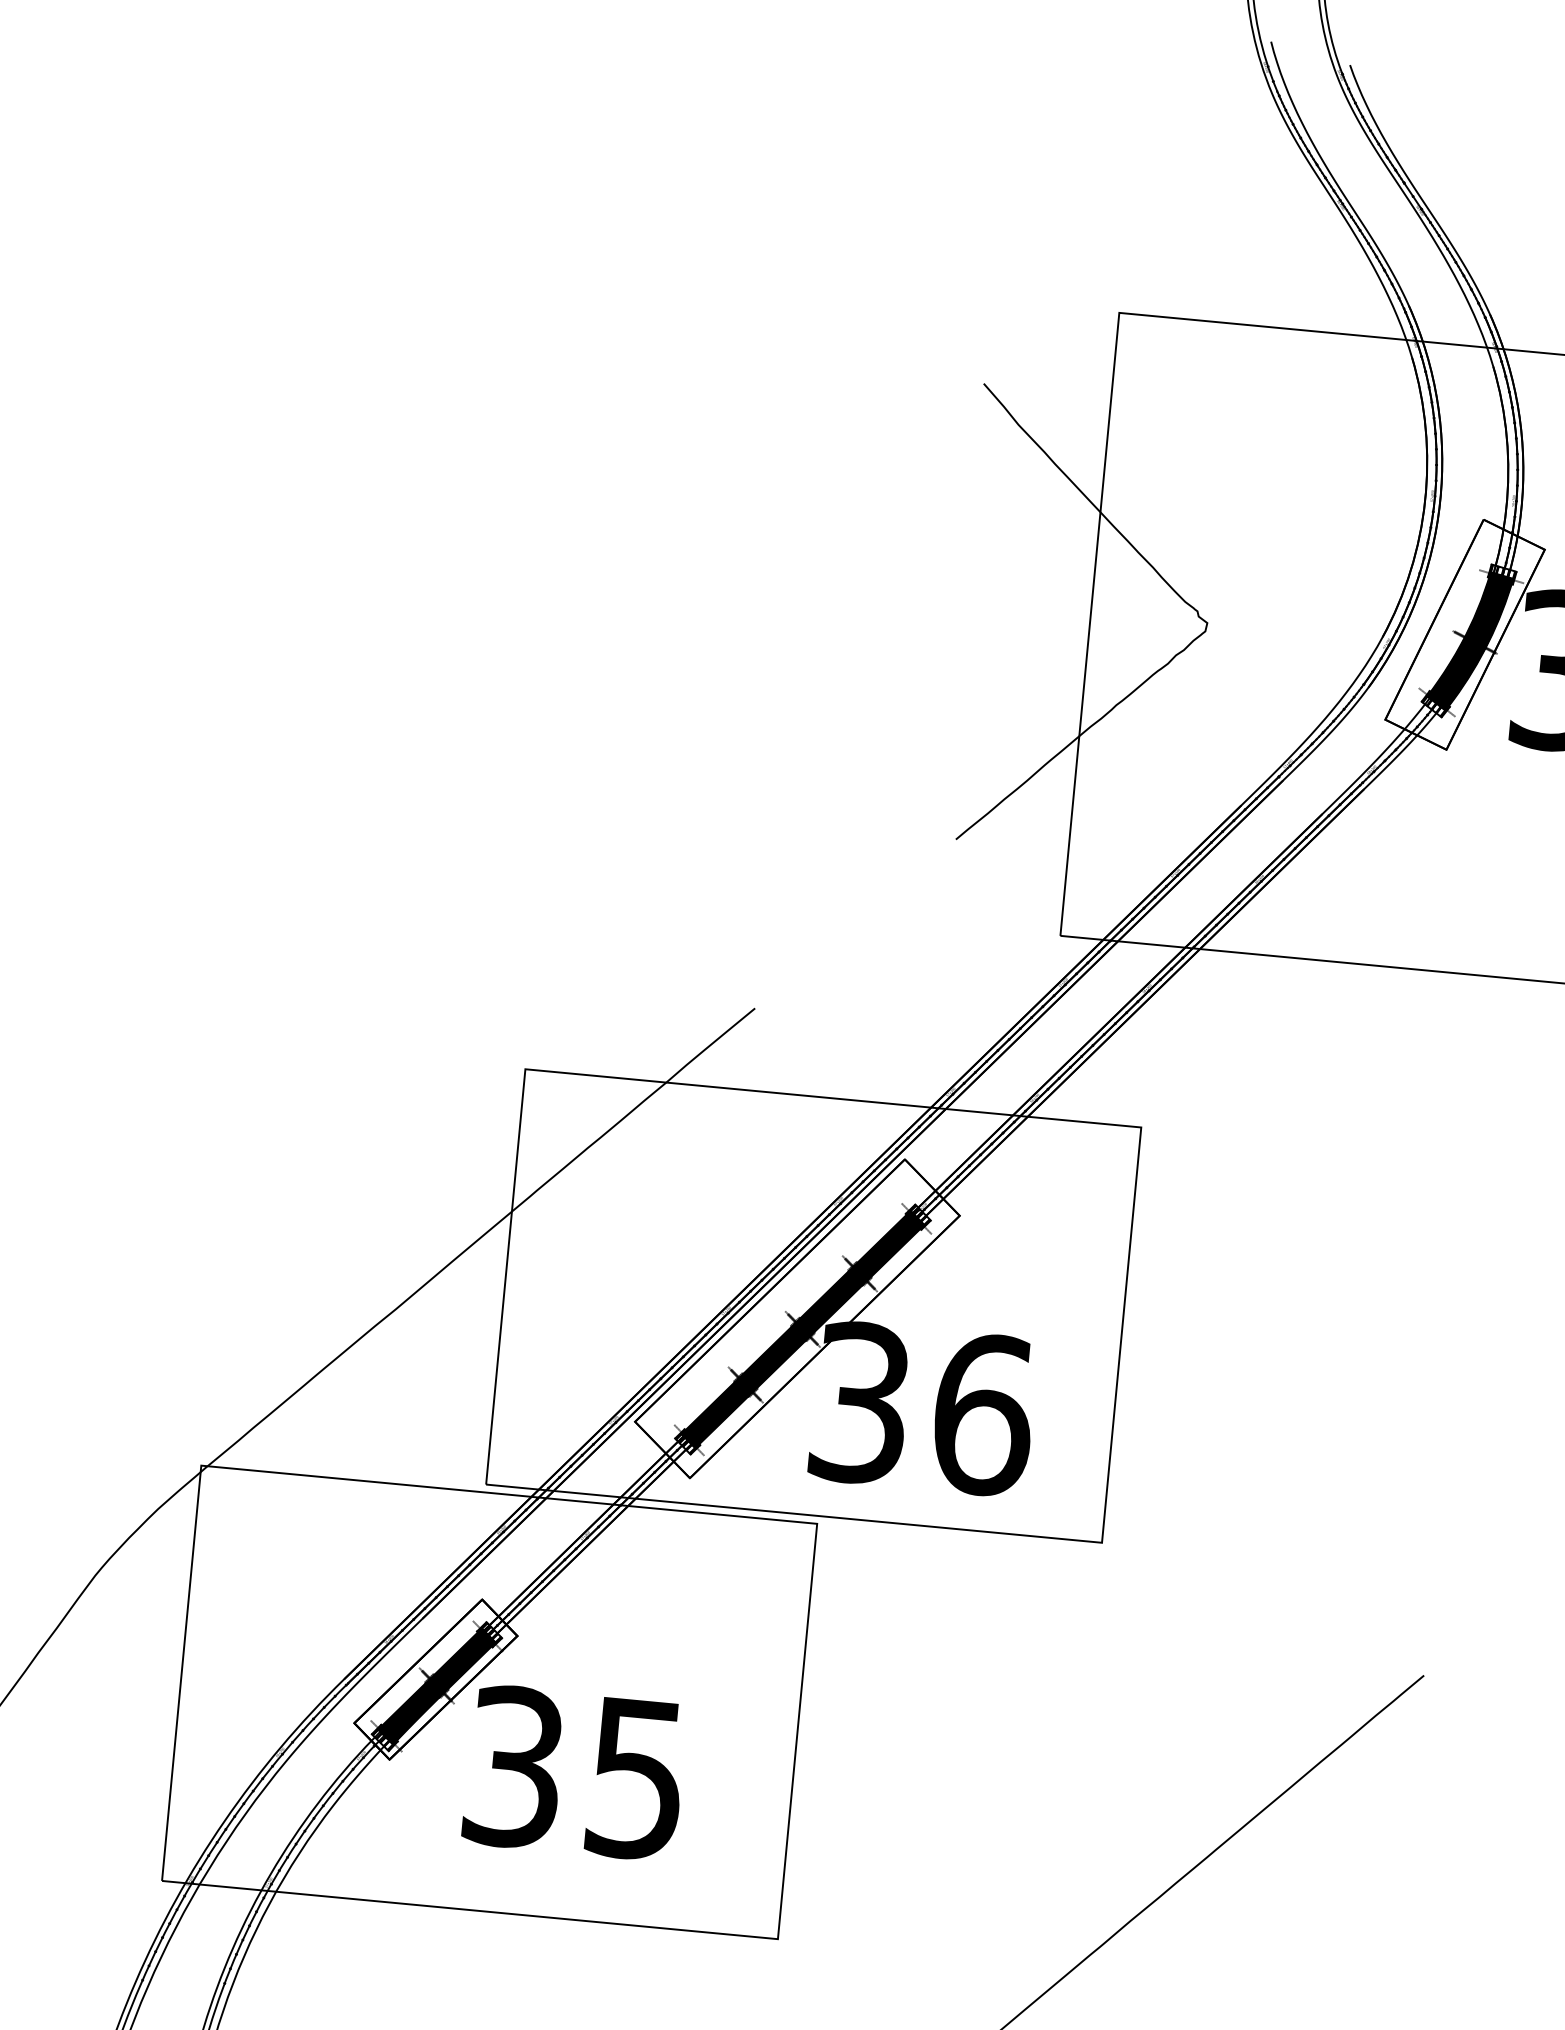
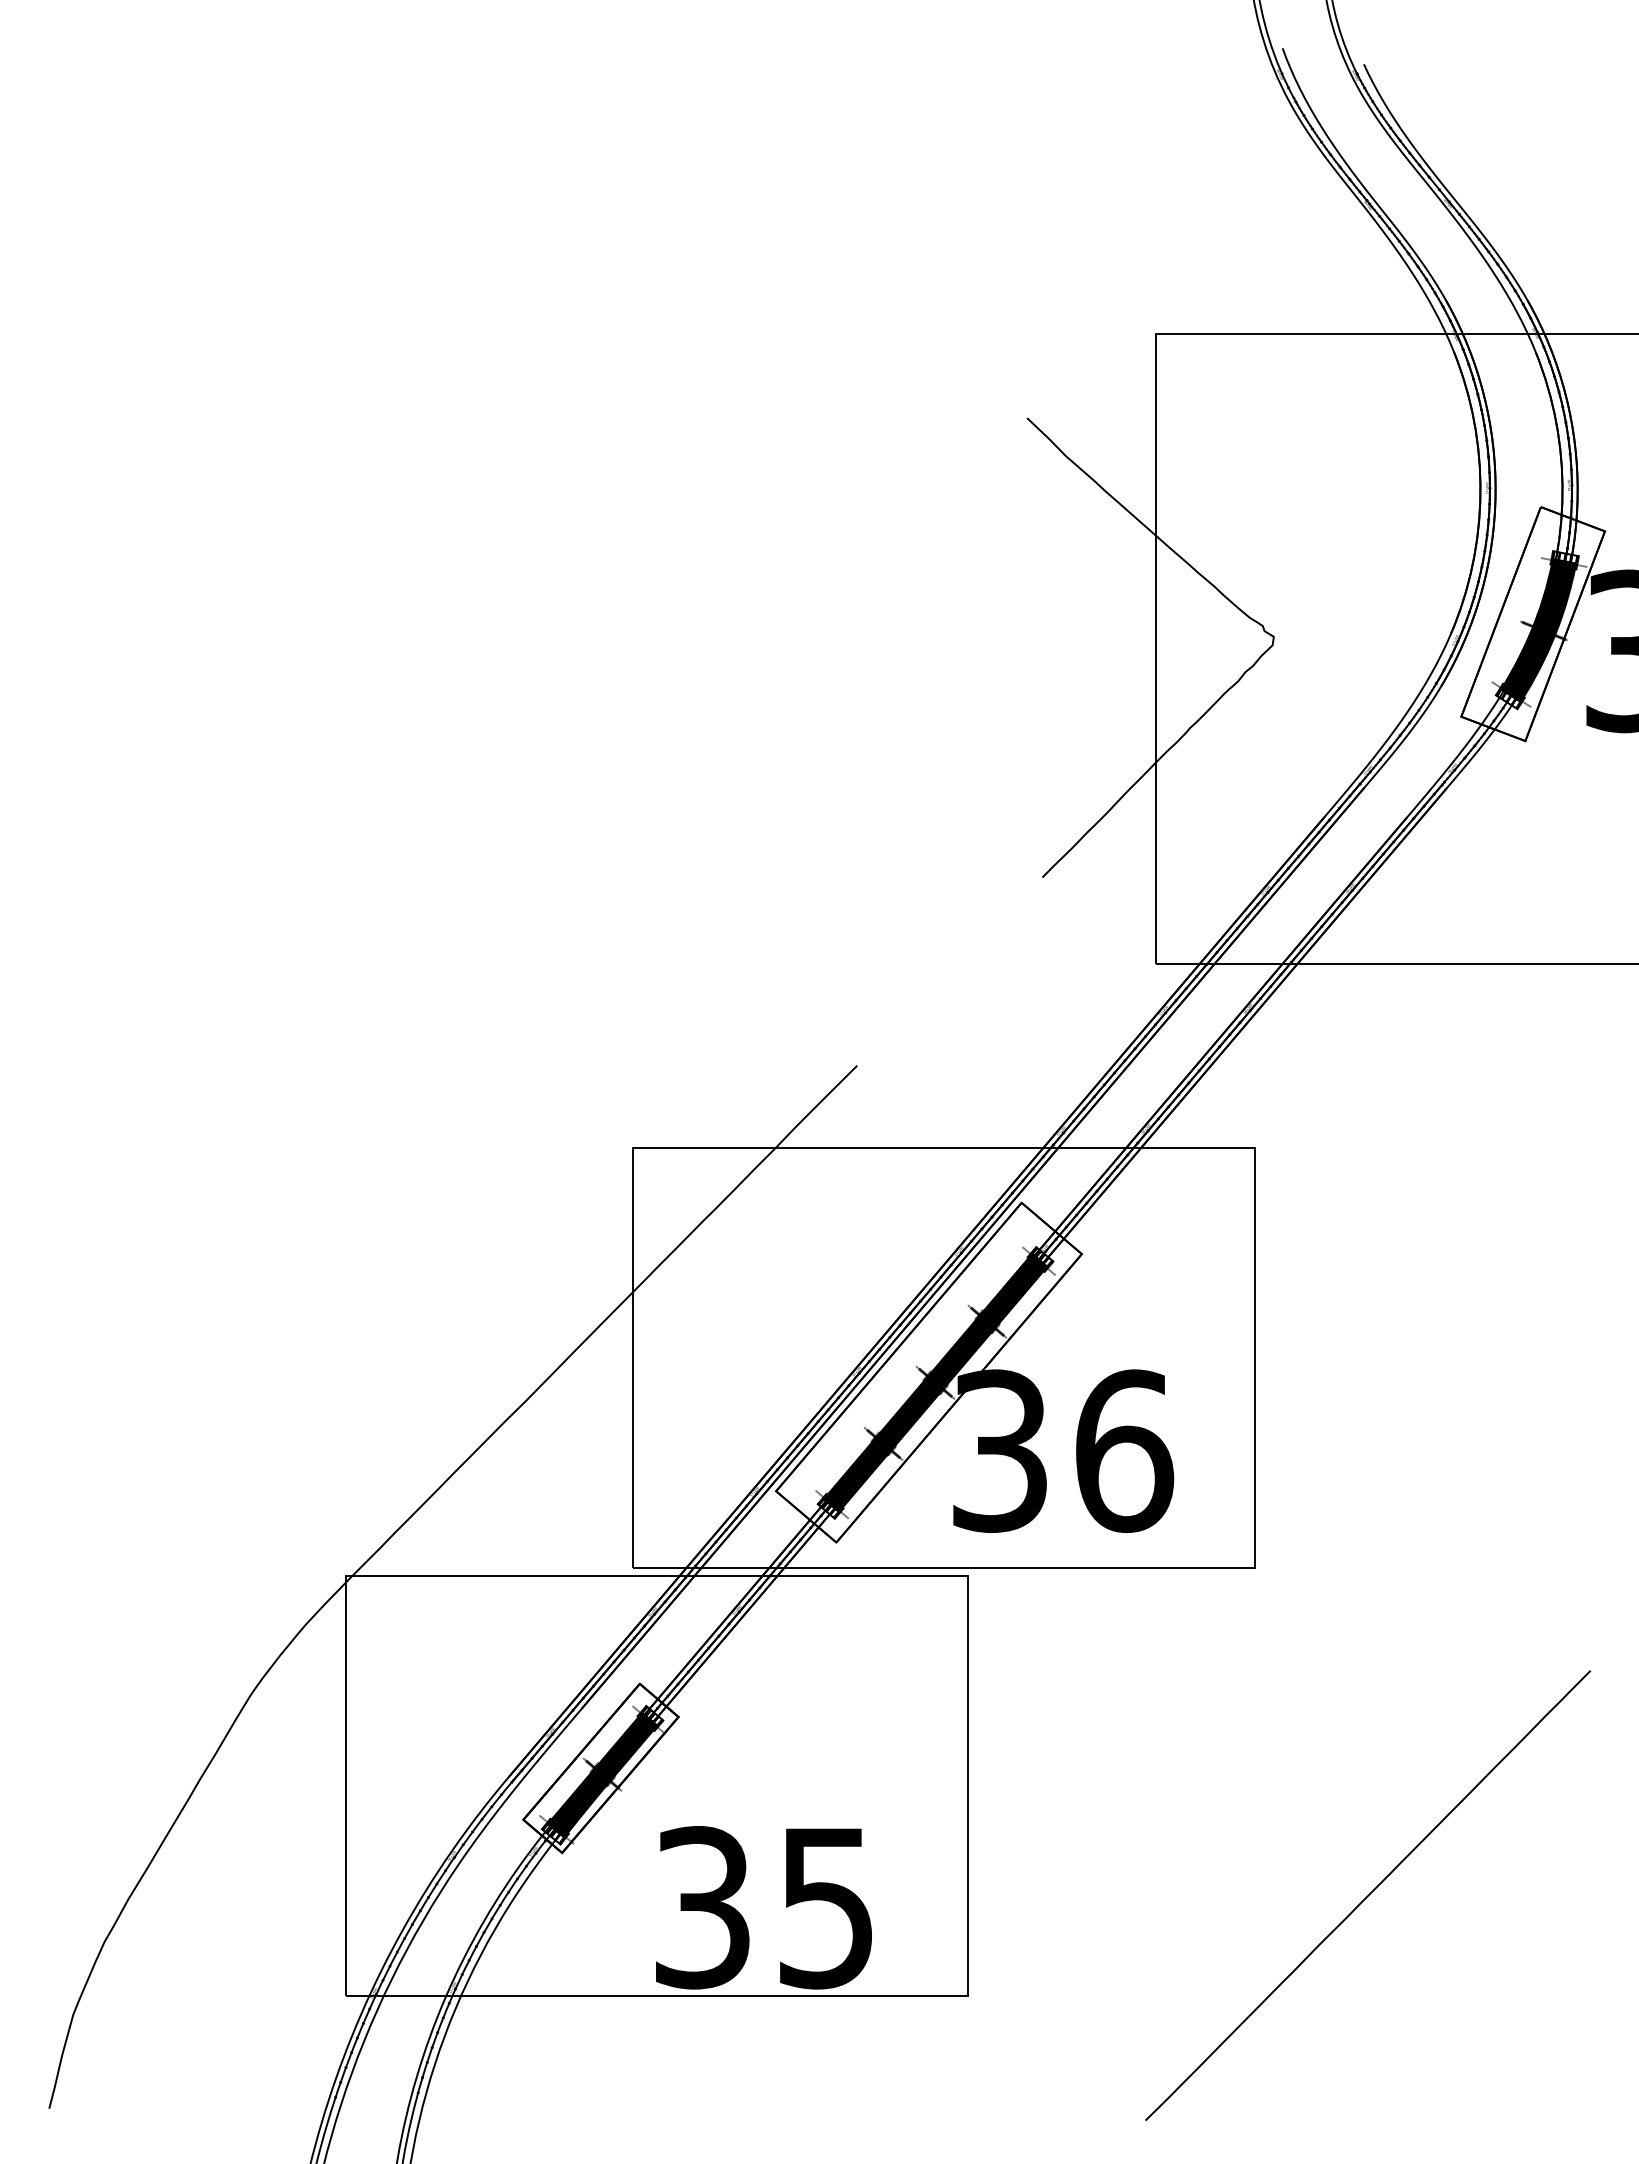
text: (574, 1772) -> (763, 1907), moved

